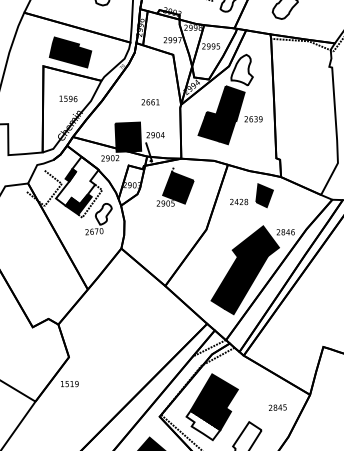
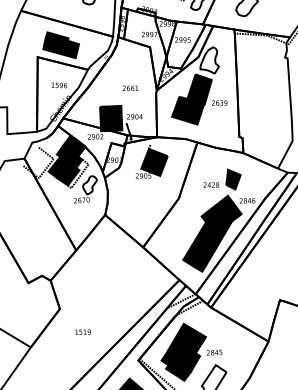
fill: (77, 180) -> (67, 156), added
part: (251, 195) -> (222, 179), moved
text: (69, 384) -> (82, 332), moved
text: (277, 407) -> (214, 352), moved
fill: (203, 425) -> (176, 368), added

